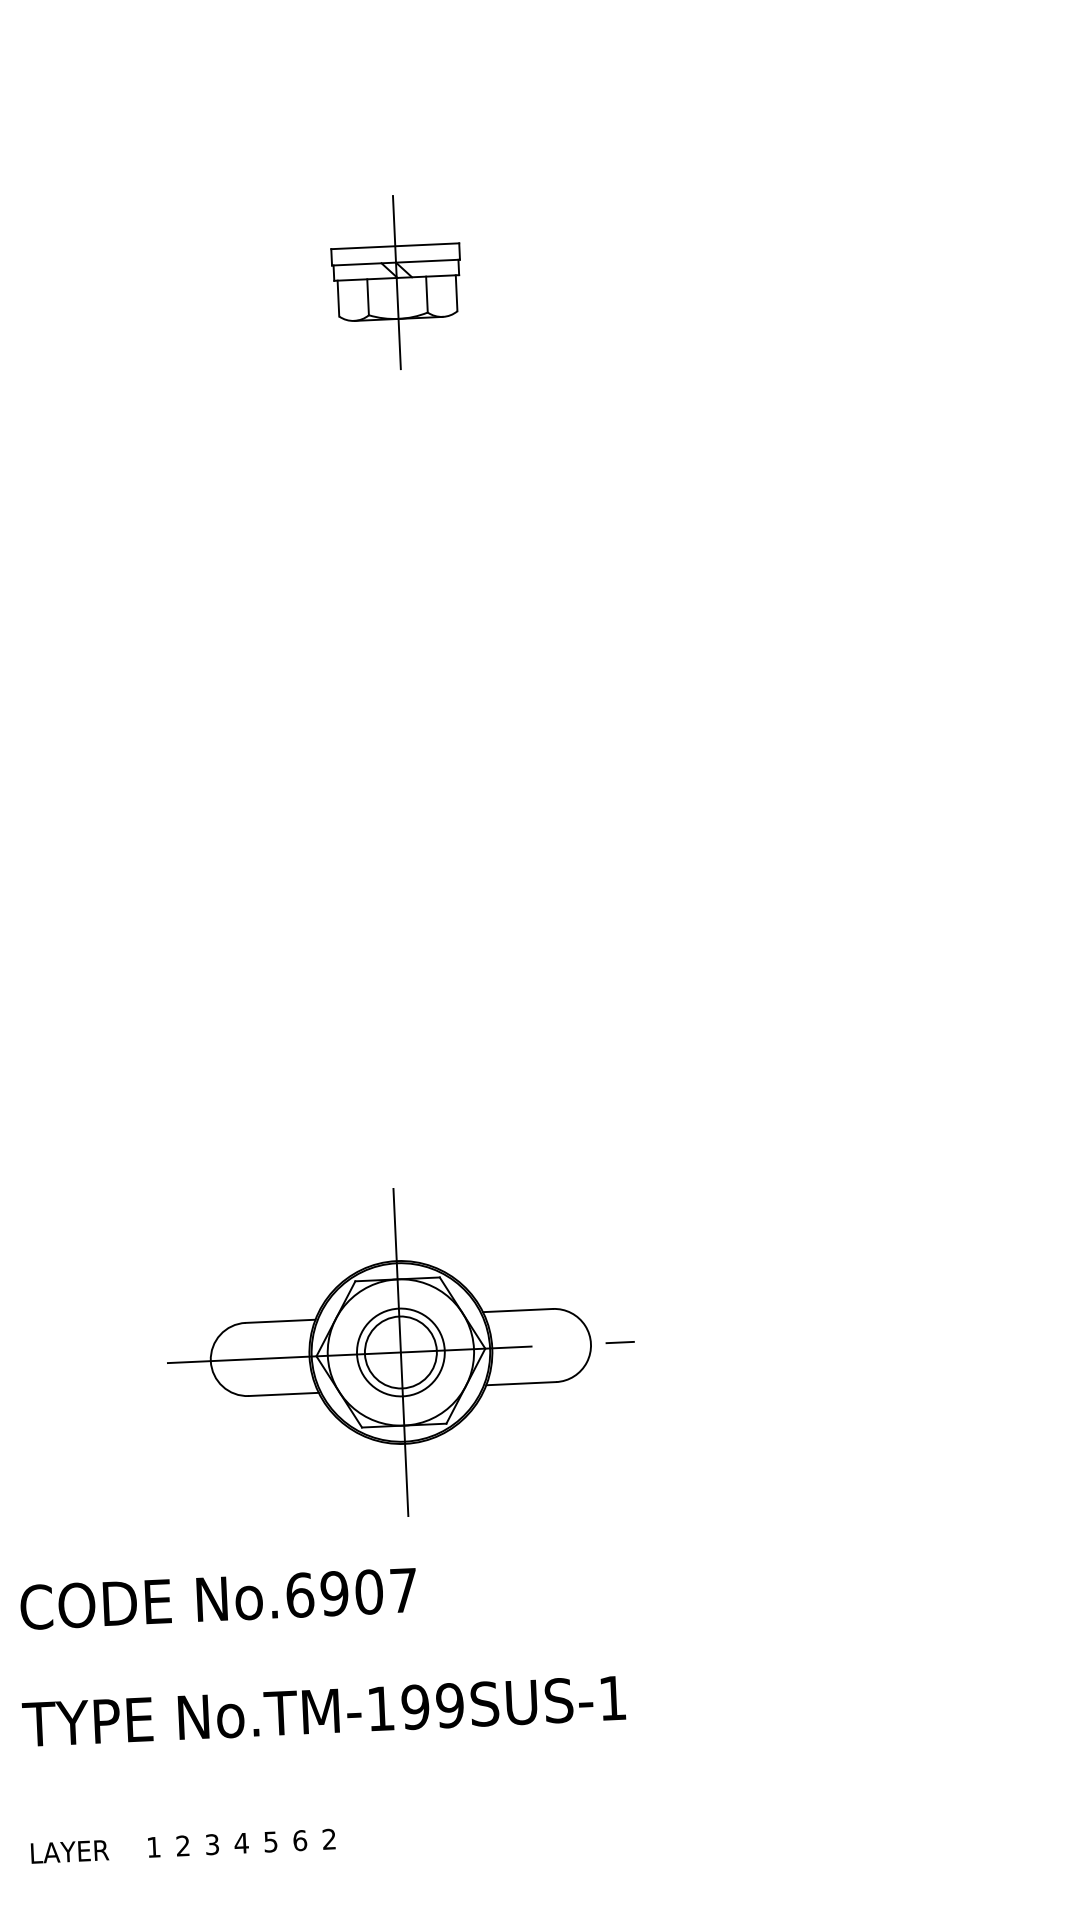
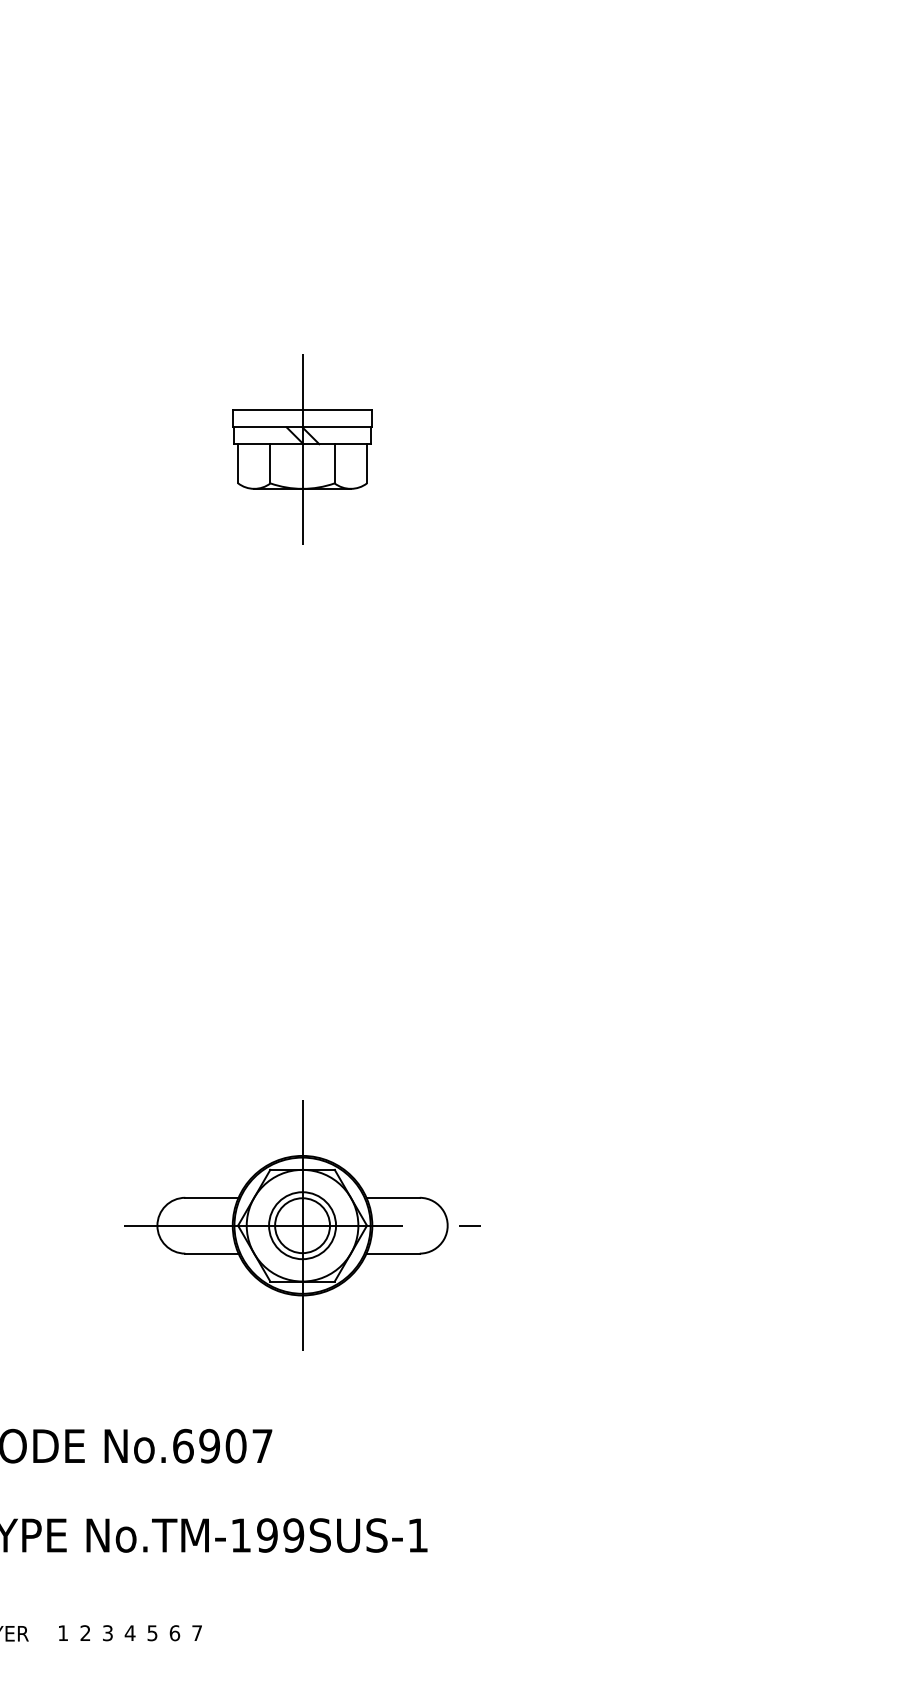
part: (396, 282) -> (302, 449), size x1.43
part: (400, 1352) -> (302, 1225), moved
text: (328, 1838) -> (196, 1632), 2 -> 7

